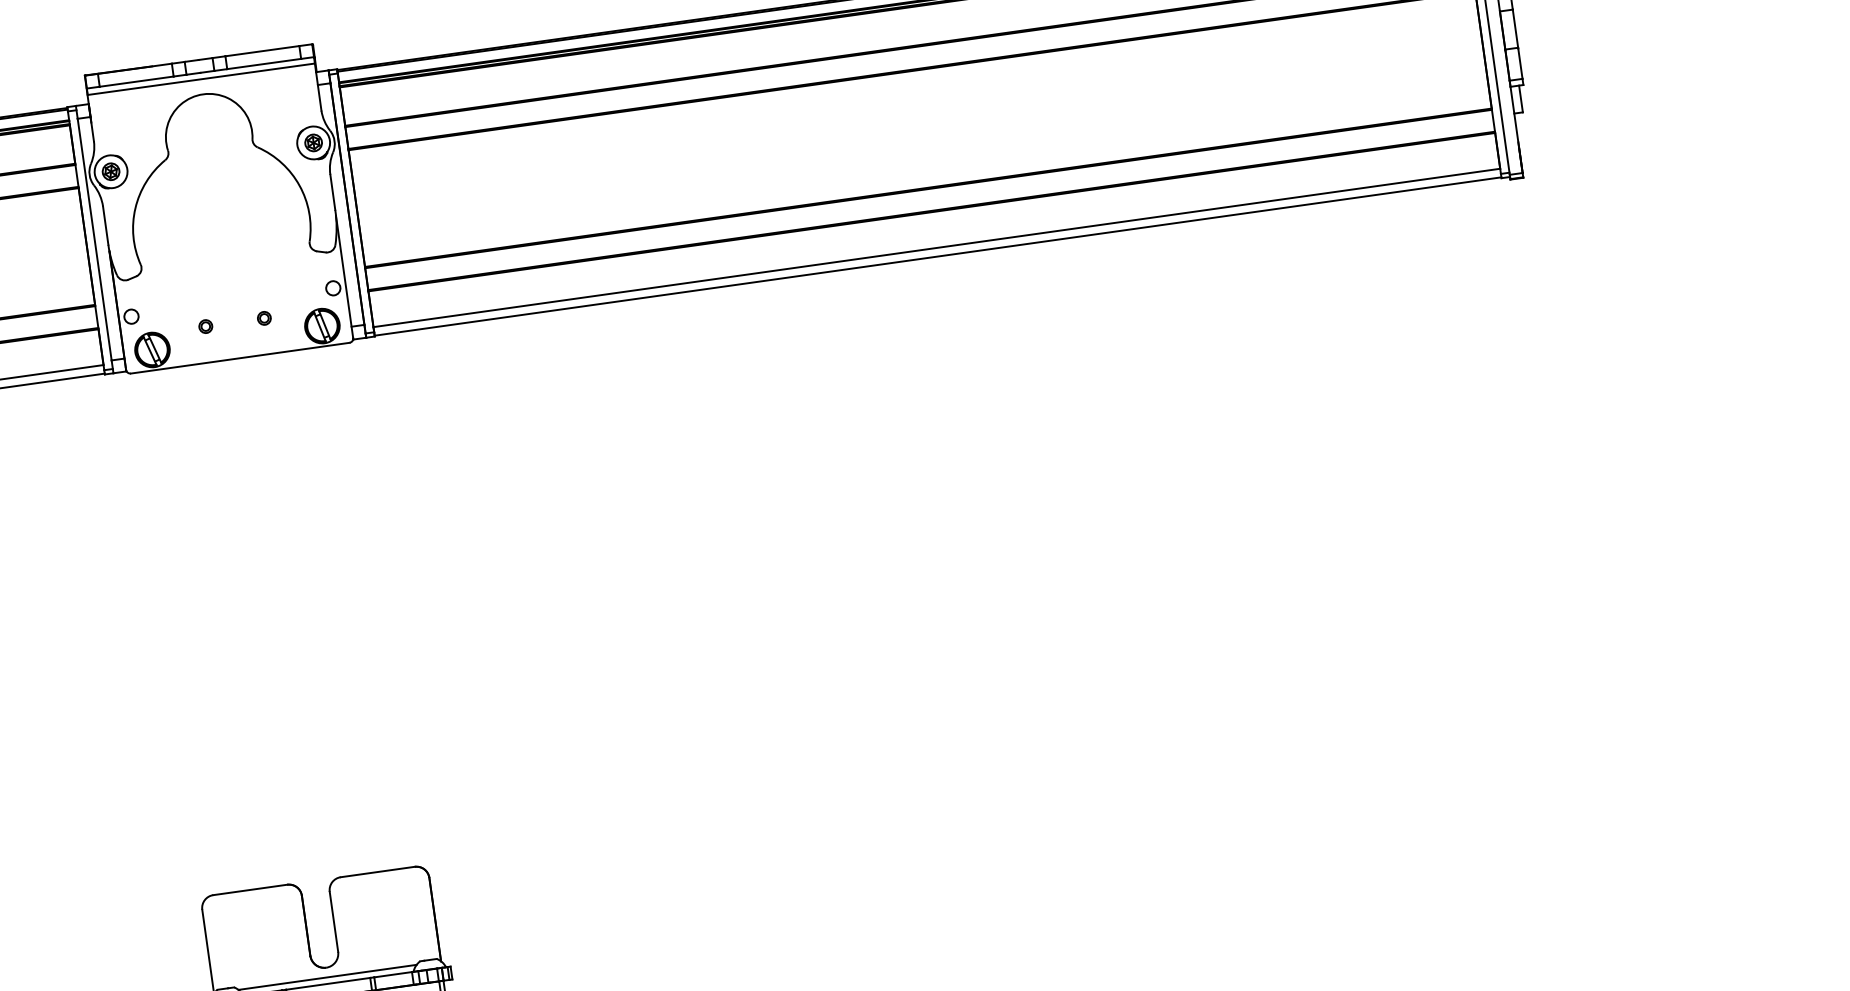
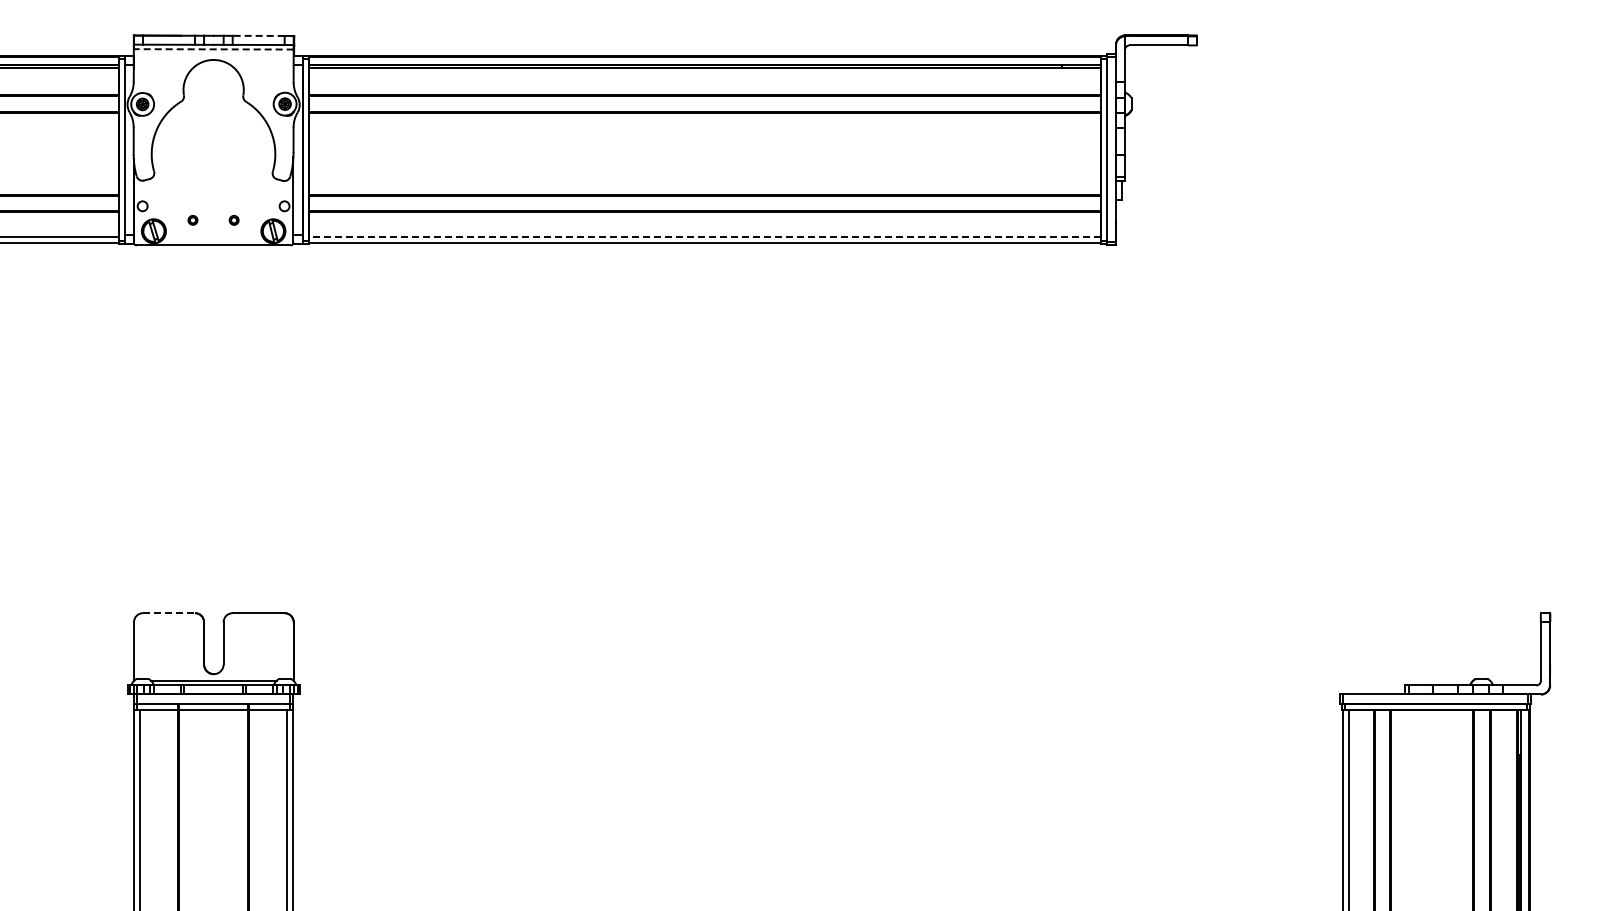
line: (262, 50) -> (258, 35), solid -> dashed
line: (200, 79) -> (213, 49), solid -> dashed
line: (936, 247) -> (704, 236), solid -> dashed
line: (251, 890) -> (169, 613), solid -> dashed

